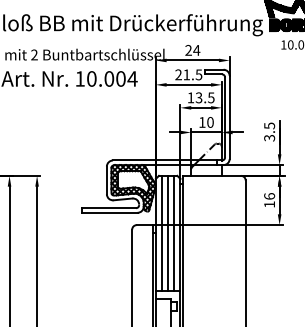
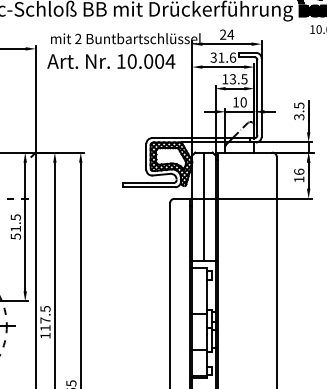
text: (188, 74) -> (223, 57), 21.5 -> 31.6
line: (162, 233) -> (198, 206), removed
line: (174, 233) -> (209, 206), removed

